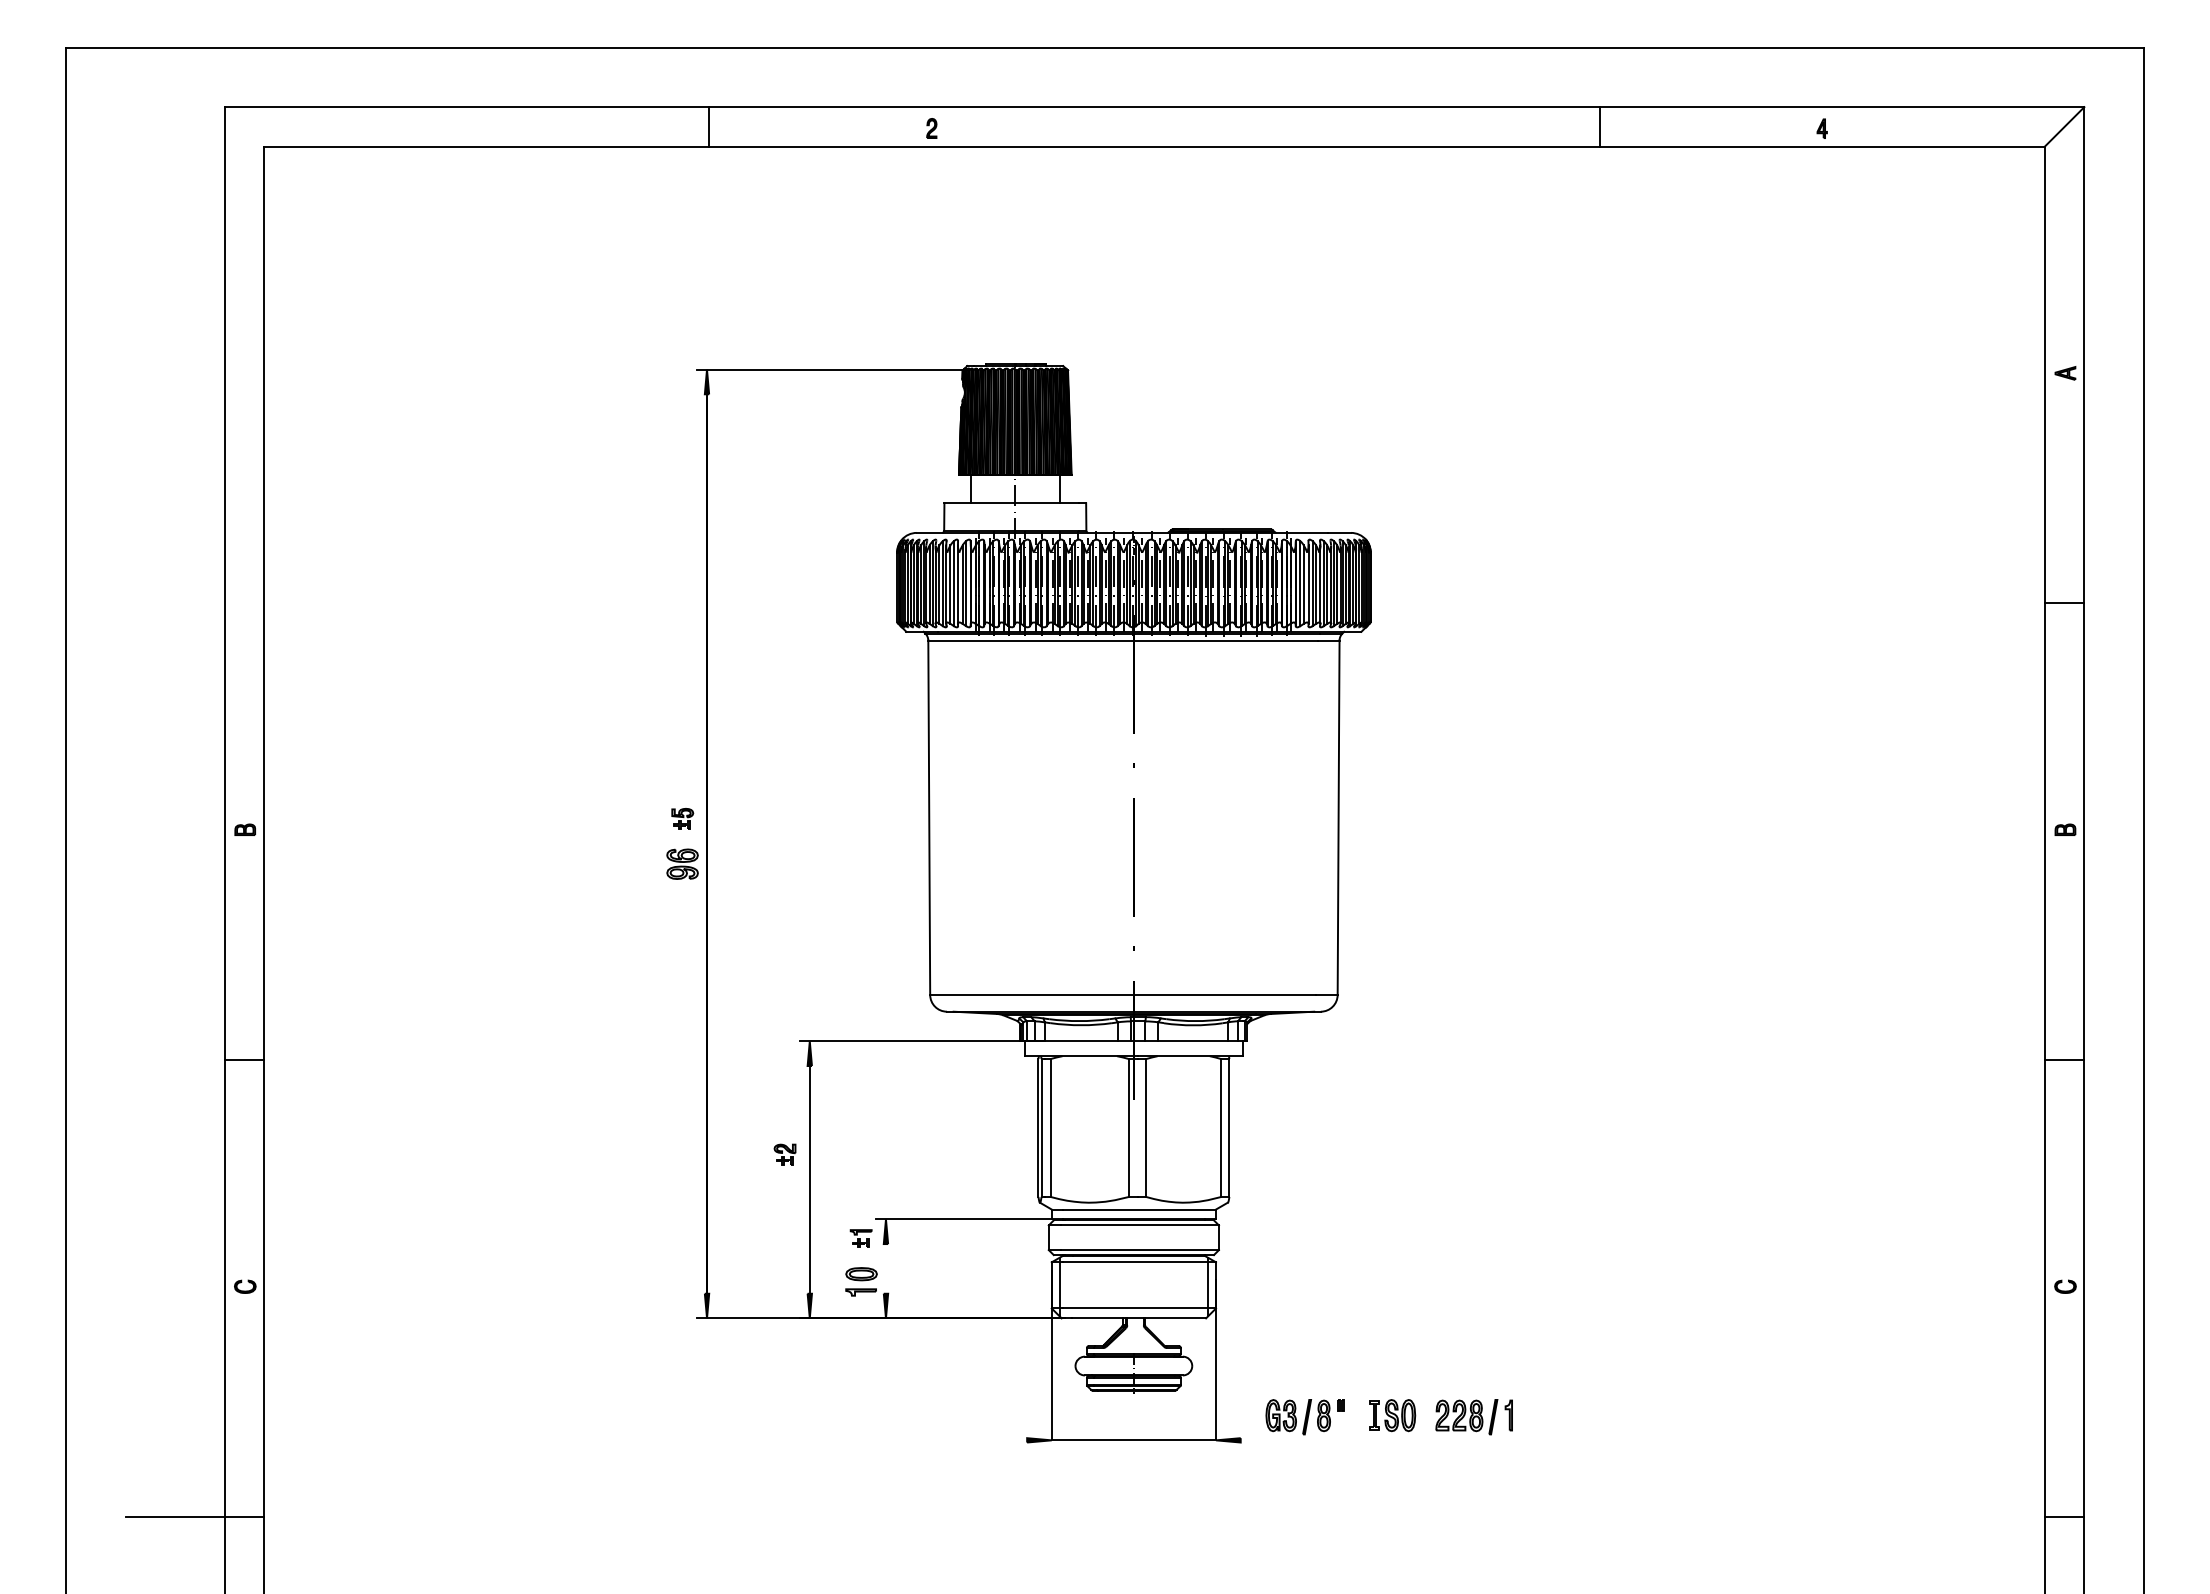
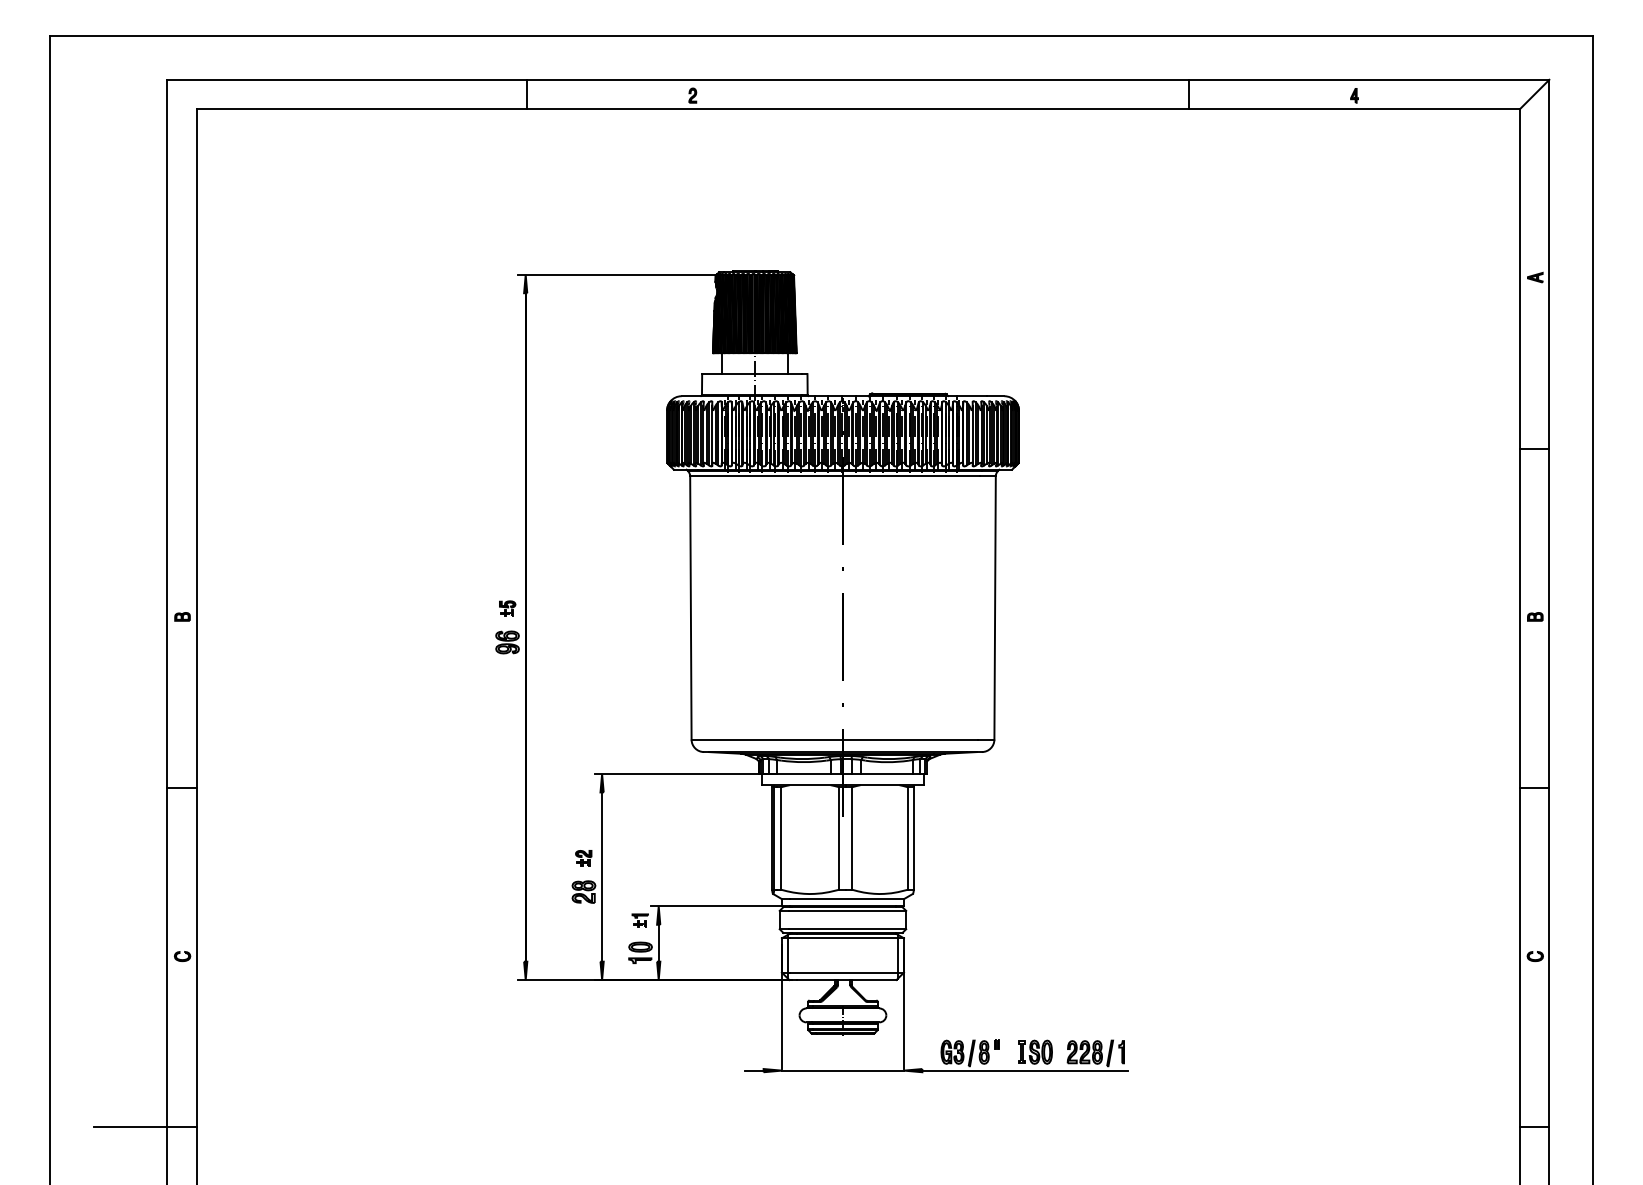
part: (785, 1199) -> (584, 891), added
line: (885, 1268) -> (658, 942), added
line: (1014, 1440) -> (754, 1070), added
line: (1379, 1440) -> (1025, 1070), added

